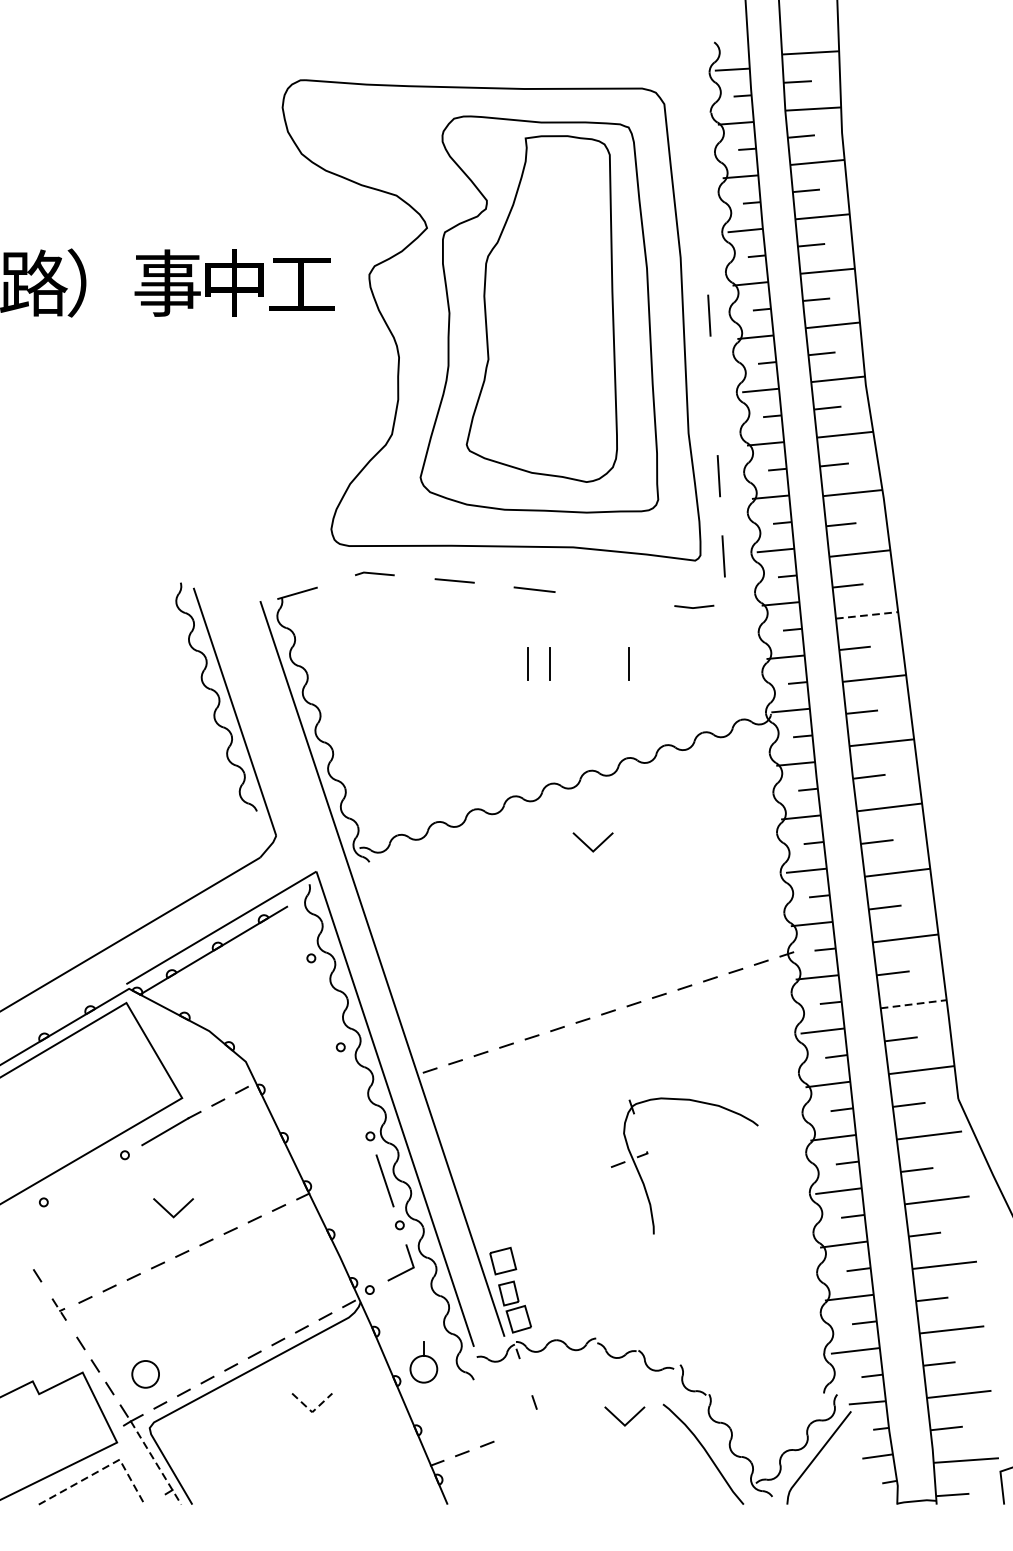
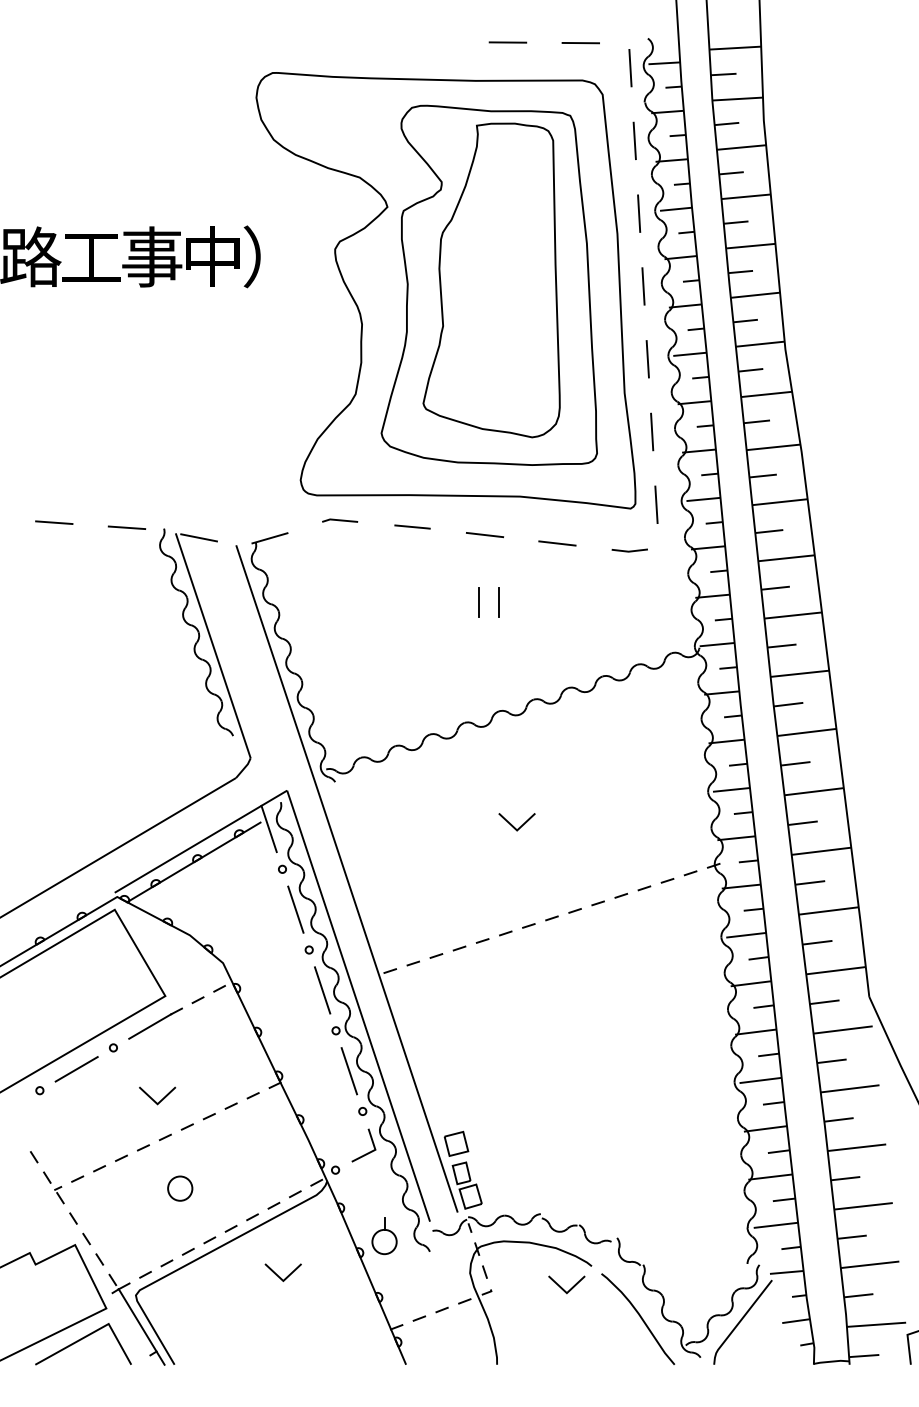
line: (559, 46) -> (507, 42), added
line: (639, 46) -> (580, 42), added
line: (695, 75) -> (630, 68), added
line: (699, 154) -> (634, 140), added
line: (704, 235) -> (639, 213), added
text: (99, 282) -> (90, 256), ） -> 工
text: (301, 282) -> (273, 256), 工 -> ）
line: (713, 396) -> (647, 359), added
line: (59, 575) -> (54, 522), added
line: (139, 581) -> (126, 527), added
line: (218, 592) -> (198, 537), added
line: (614, 599) -> (557, 543), added
line: (868, 615) -> (787, 558), dashed -> solid
line: (628, 664) -> (570, 602), removed
line: (589, 846) -> (513, 825), moved
line: (295, 913) -> (268, 828), added
line: (325, 1002) -> (295, 909), added
line: (914, 1003) -> (829, 910), dashed -> solid
line: (355, 1091) -> (322, 990), added
part: (648, 1153) -> (492, 1291), moved
line: (84, 1179) -> (76, 1069), added
part: (58, 1309) -> (53, 1187), size x1.67
circle: (145, 1374) -> (180, 1188), moved
line: (312, 1412) -> (283, 1281), dashed -> solid
line: (155, 1463) -> (141, 1327), dashed -> solid
line: (101, 1469) -> (92, 1332), dashed -> solid

